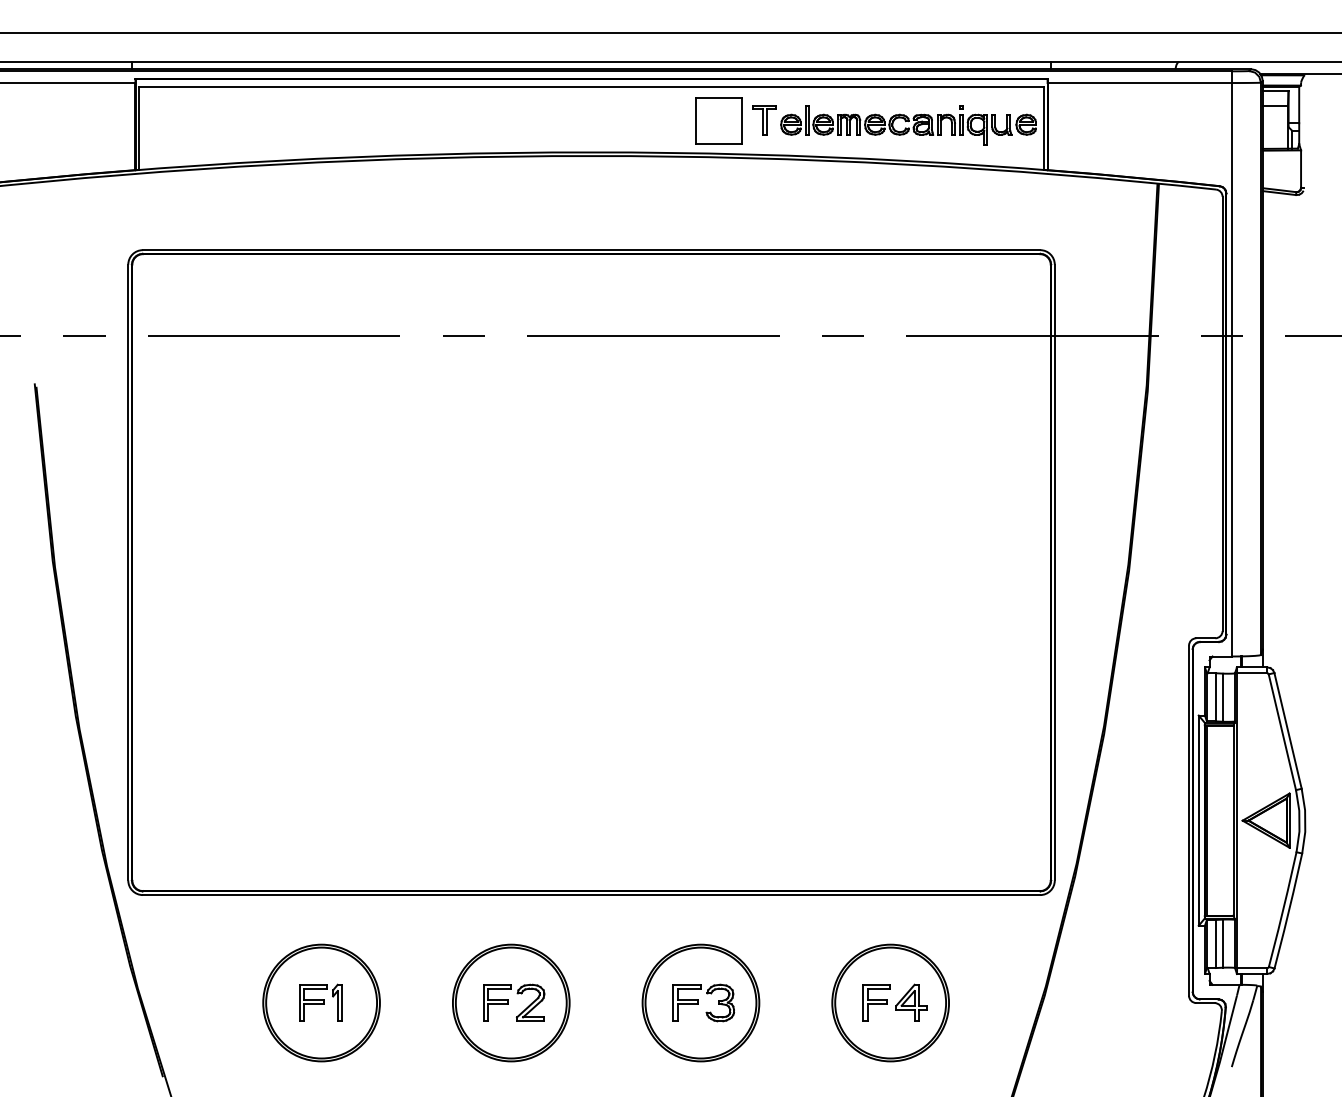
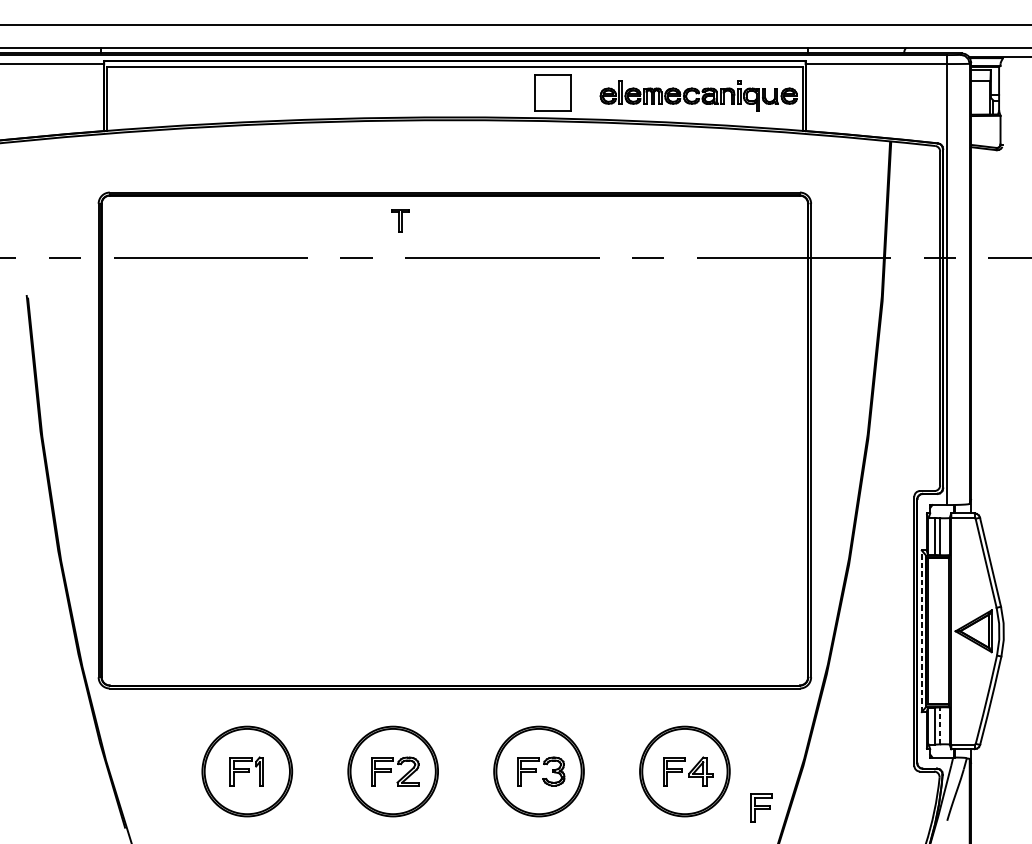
part: (764, 120) -> (400, 221), moved
line: (1198, 820) -> (921, 631), solid -> dashed
line: (1222, 943) -> (940, 725), solid -> dashed
part: (990, 1050) -> (761, 808), added

